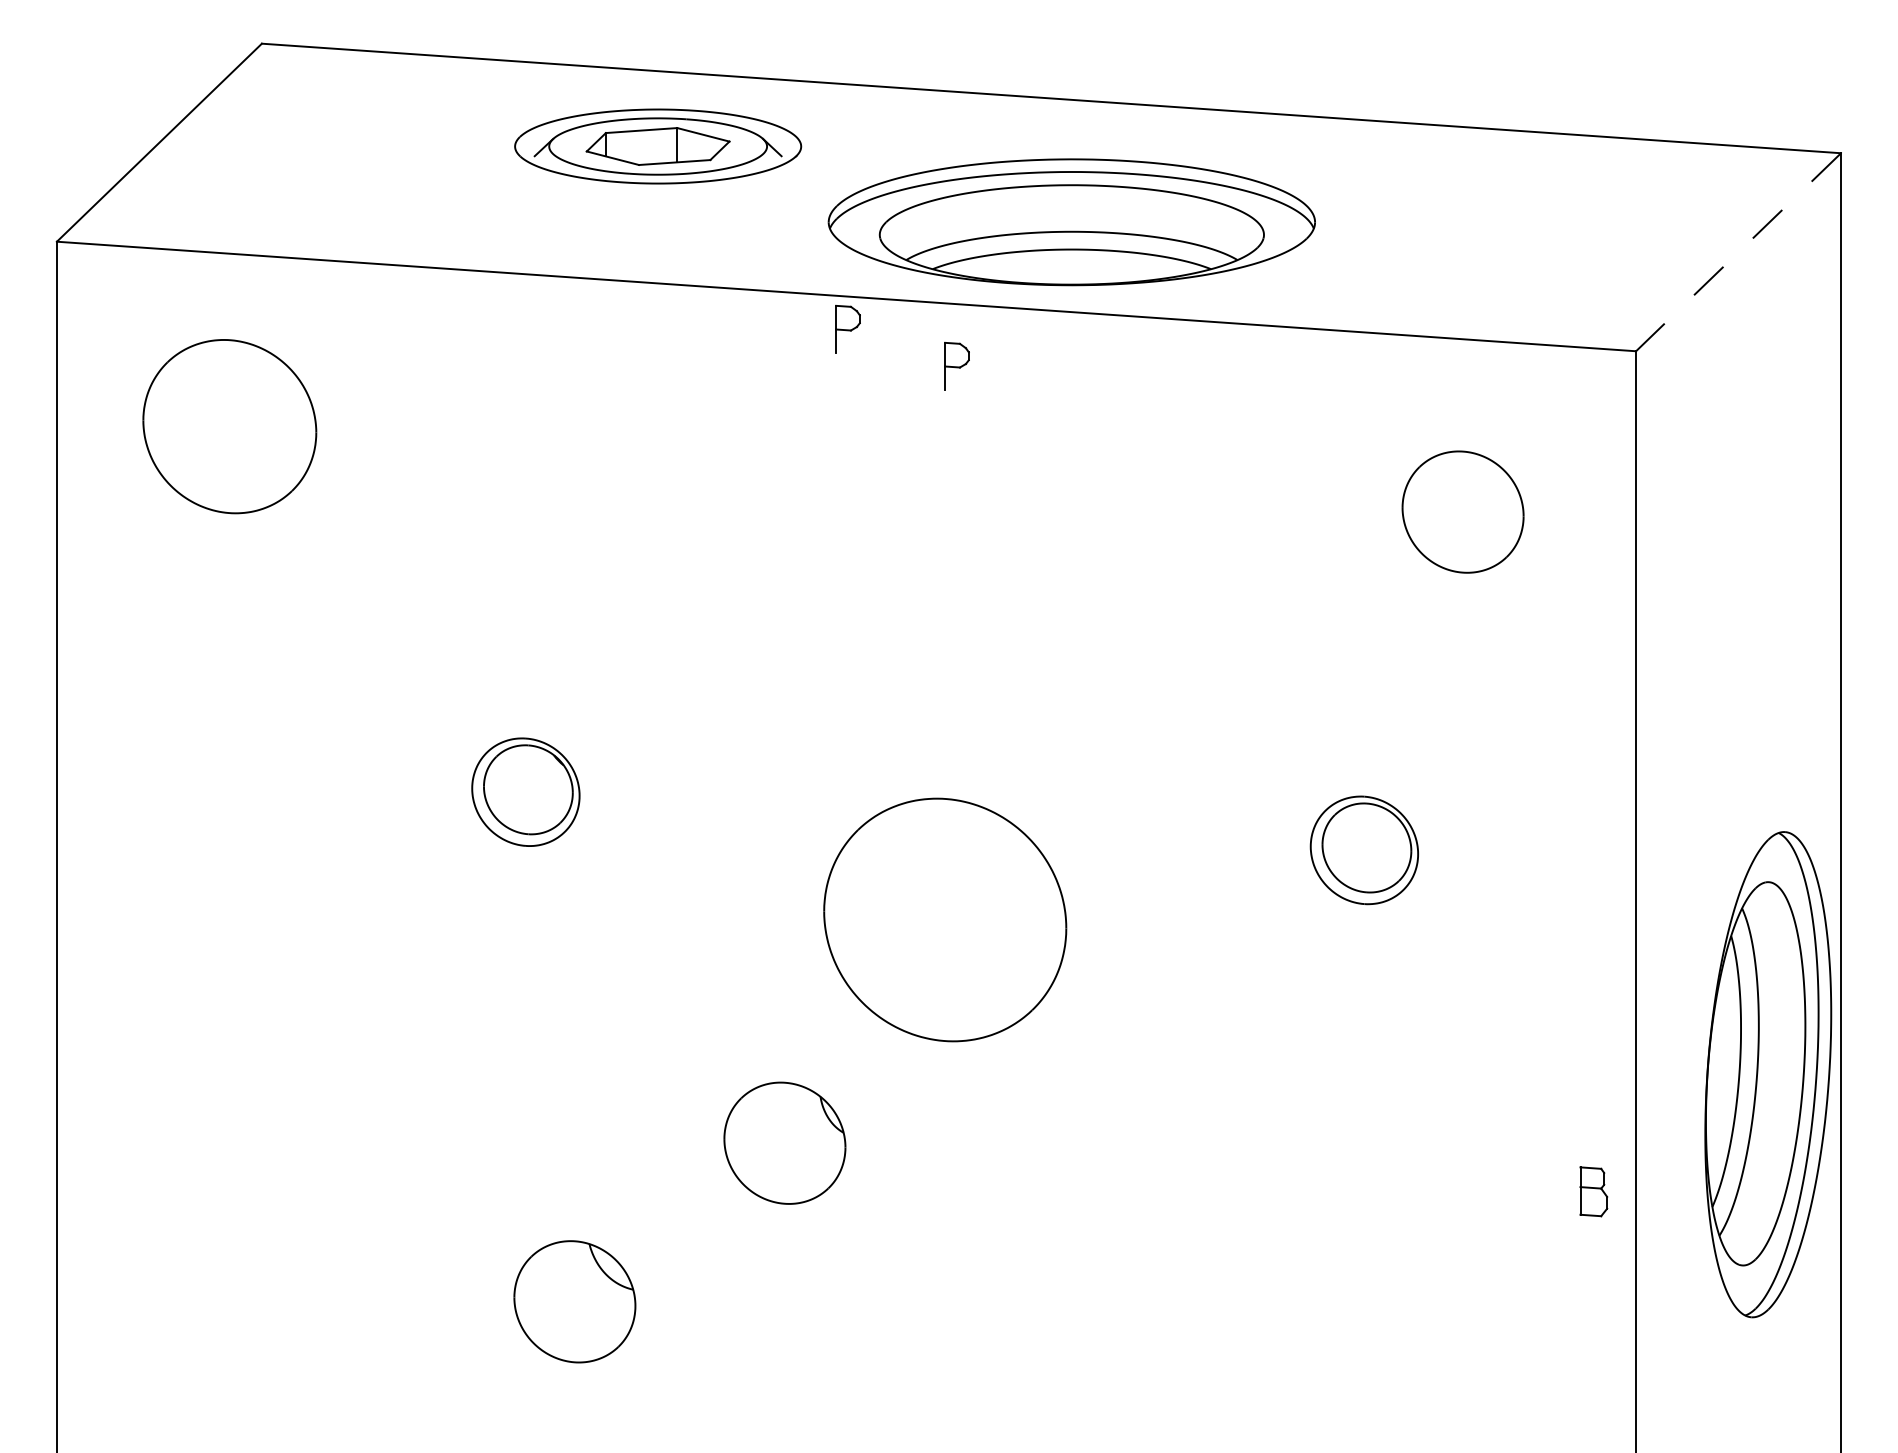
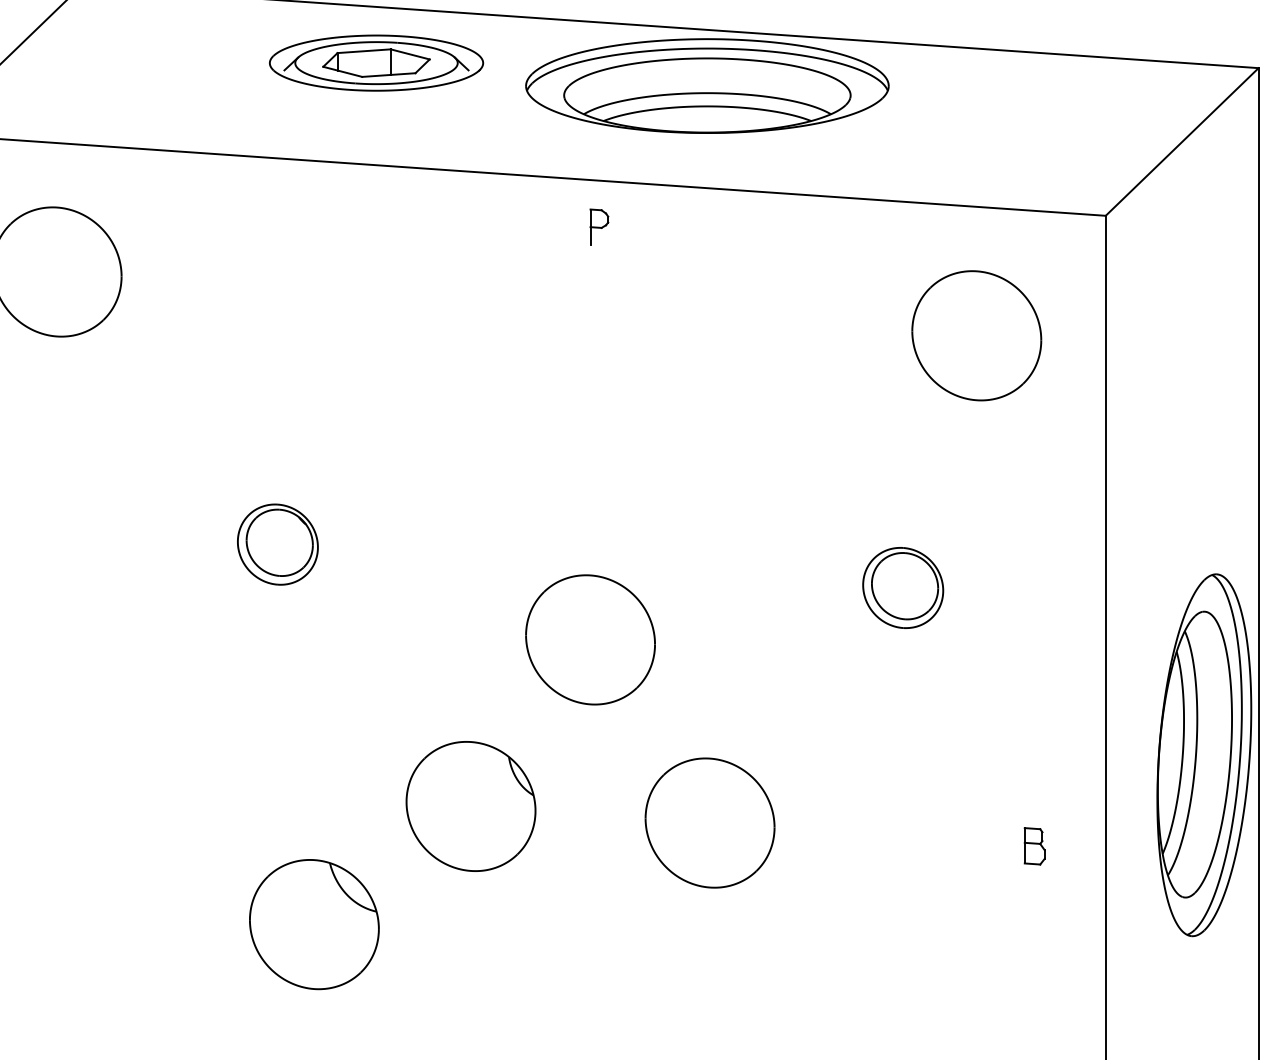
part: (1071, 222) -> (707, 86), moved
line: (1738, 252) -> (1182, 142), dashed -> solid
part: (847, 329) -> (517, 199), removed
part: (1462, 511) -> (976, 335), size x1.43
part: (944, 919) -> (590, 639), size x0.71
part: (784, 1142) -> (470, 805), size x1.43
part: (1105, 1165) -> (710, 822), added
part: (1593, 1191) -> (1034, 846), moved
part: (574, 1301) -> (314, 924), size x1.43

